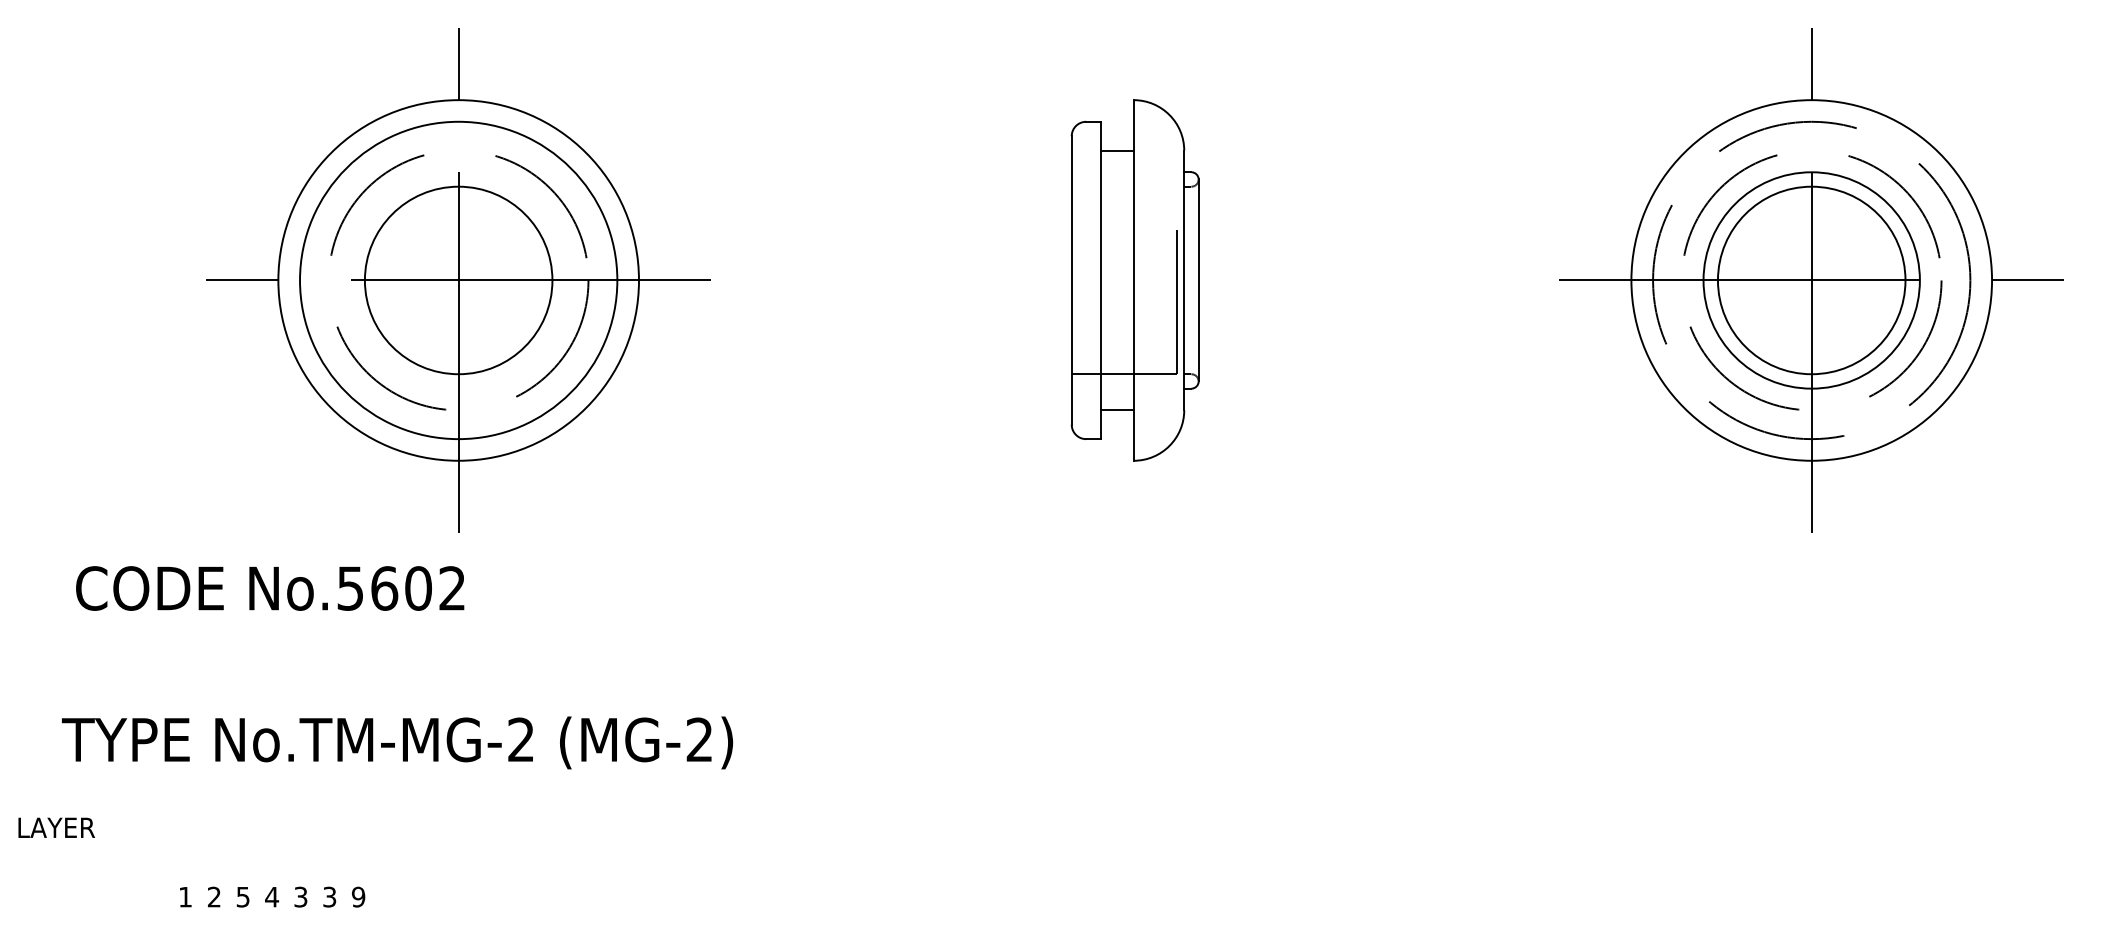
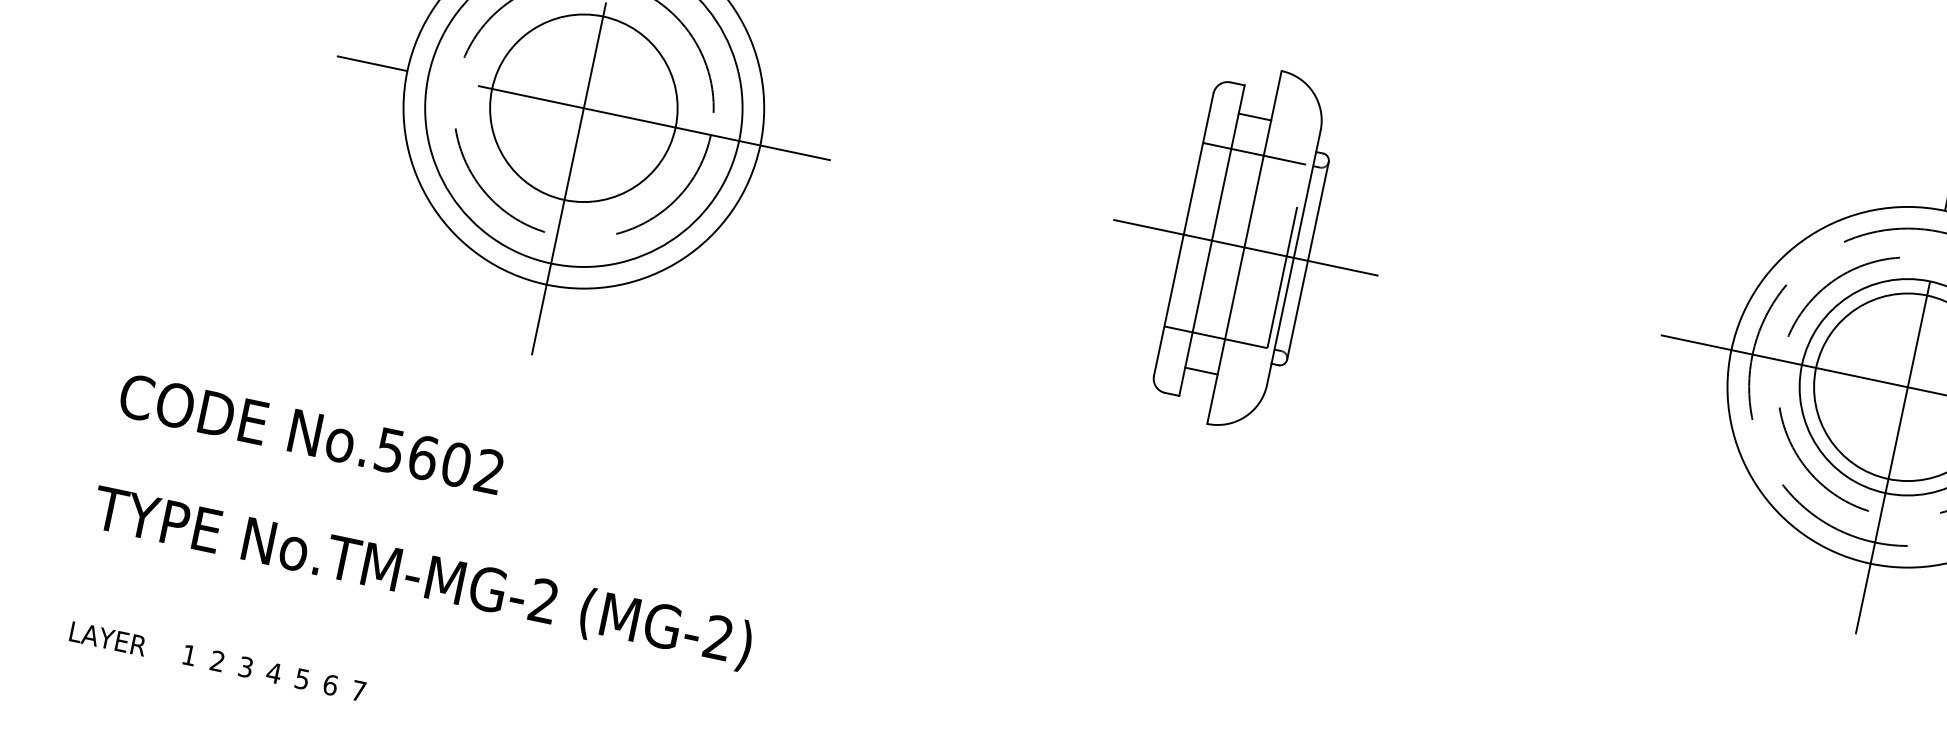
line: (1124, 186) -> (1254, 153), added
line: (1134, 280) -> (1245, 247), added
text: (270, 588) -> (311, 434), moved
text: (397, 742) -> (422, 578), moved
text: (56, 827) -> (108, 638), moved
text: (243, 896) -> (246, 666), 5 -> 3
text: (301, 896) -> (303, 678), 3 -> 5
text: (329, 896) -> (330, 684), 3 -> 6
text: (358, 896) -> (358, 690), 9 -> 7

